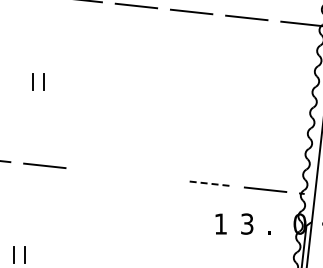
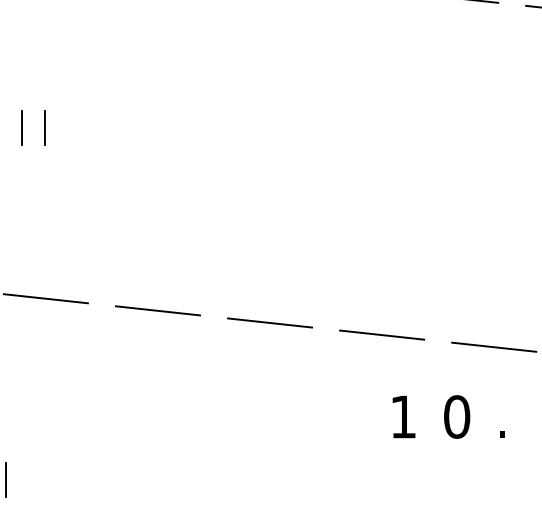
line: (99, 171) -> (156, 310), added
line: (154, 177) -> (268, 322), added
line: (210, 183) -> (382, 334), dashed -> solid
text: (246, 223) -> (455, 415), 3 -> 0

